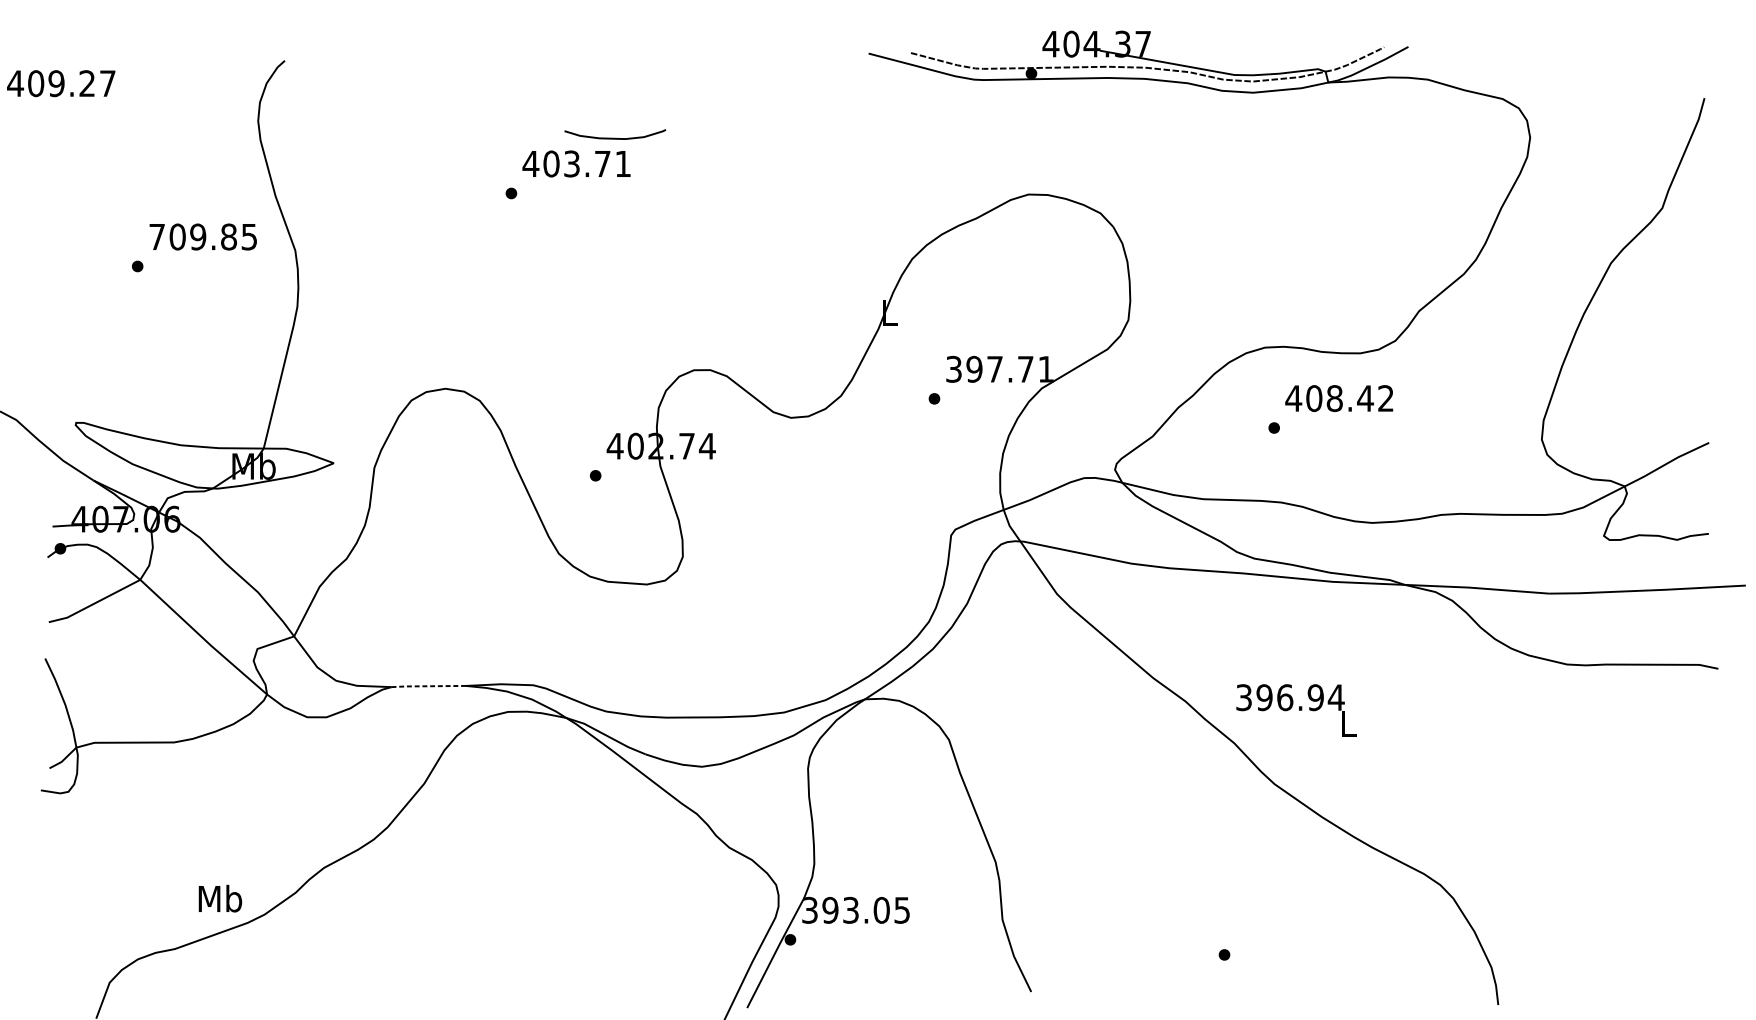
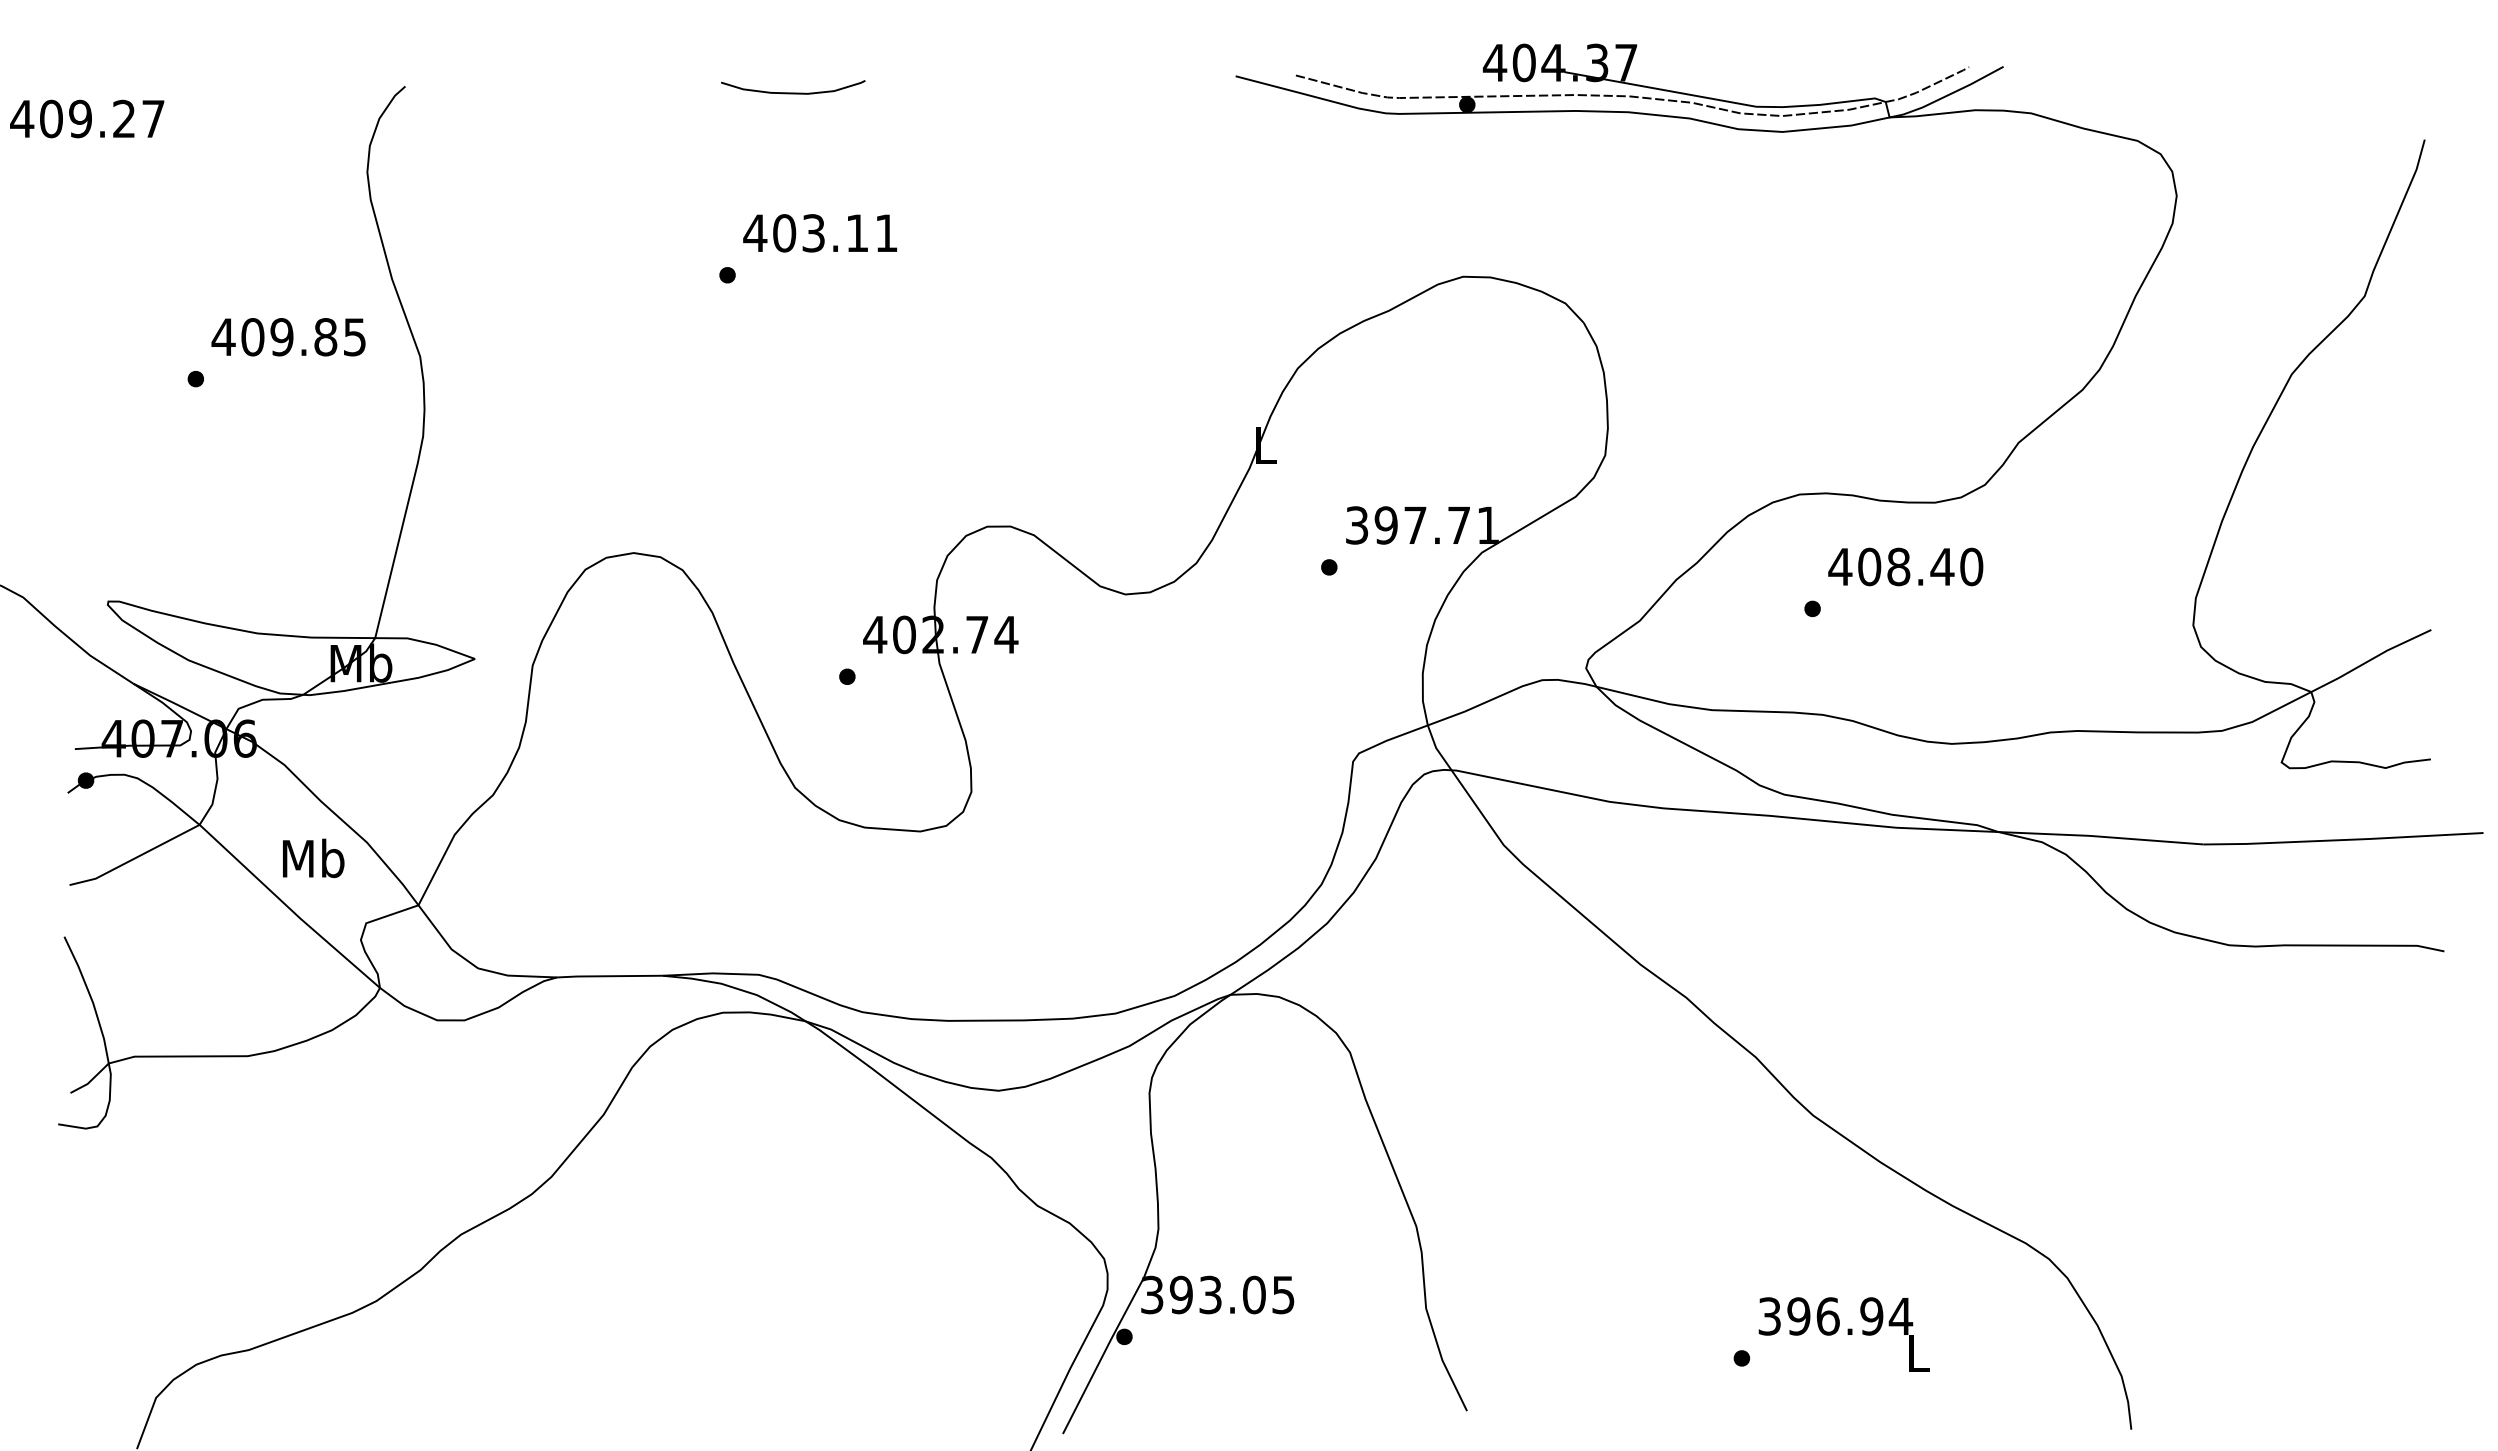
curve: (615, 138) -> (793, 92), moved
text: (602, 163) -> (857, 232), 403.71 -> 403.11
text: (157, 236) -> (223, 336), 709.85 -> 409.85
text: (1385, 398) -> (1971, 566), 408.42 -> 408.40
line: (428, 686) -> (609, 976), dashed -> solid
text: (1295, 710) -> (1843, 1334), moved
text: (220, 898) -> (313, 858), moved

